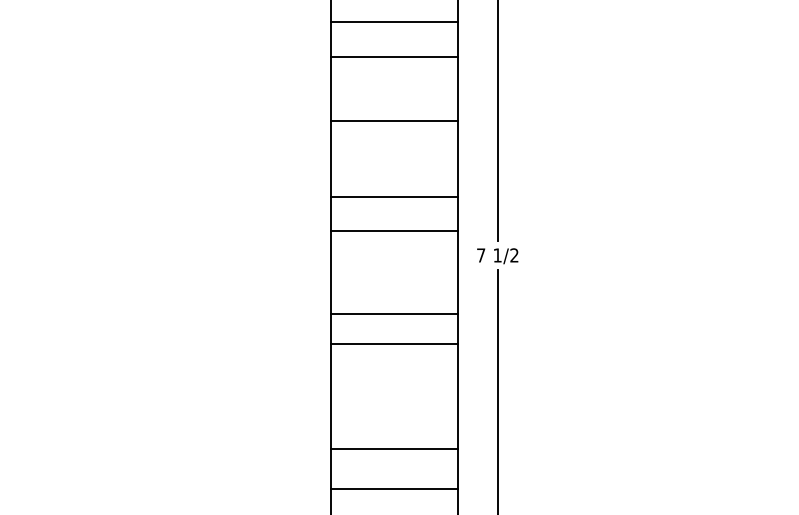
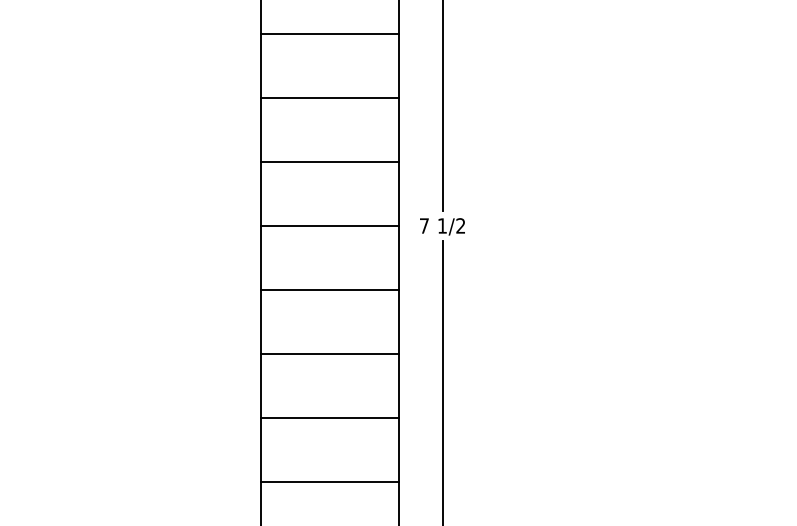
line: (394, 57) -> (329, 34), moved
line: (394, 120) -> (329, 98), moved
line: (394, 231) -> (329, 226), moved
line: (394, 344) -> (329, 353), moved
line: (394, 448) -> (329, 417), moved

